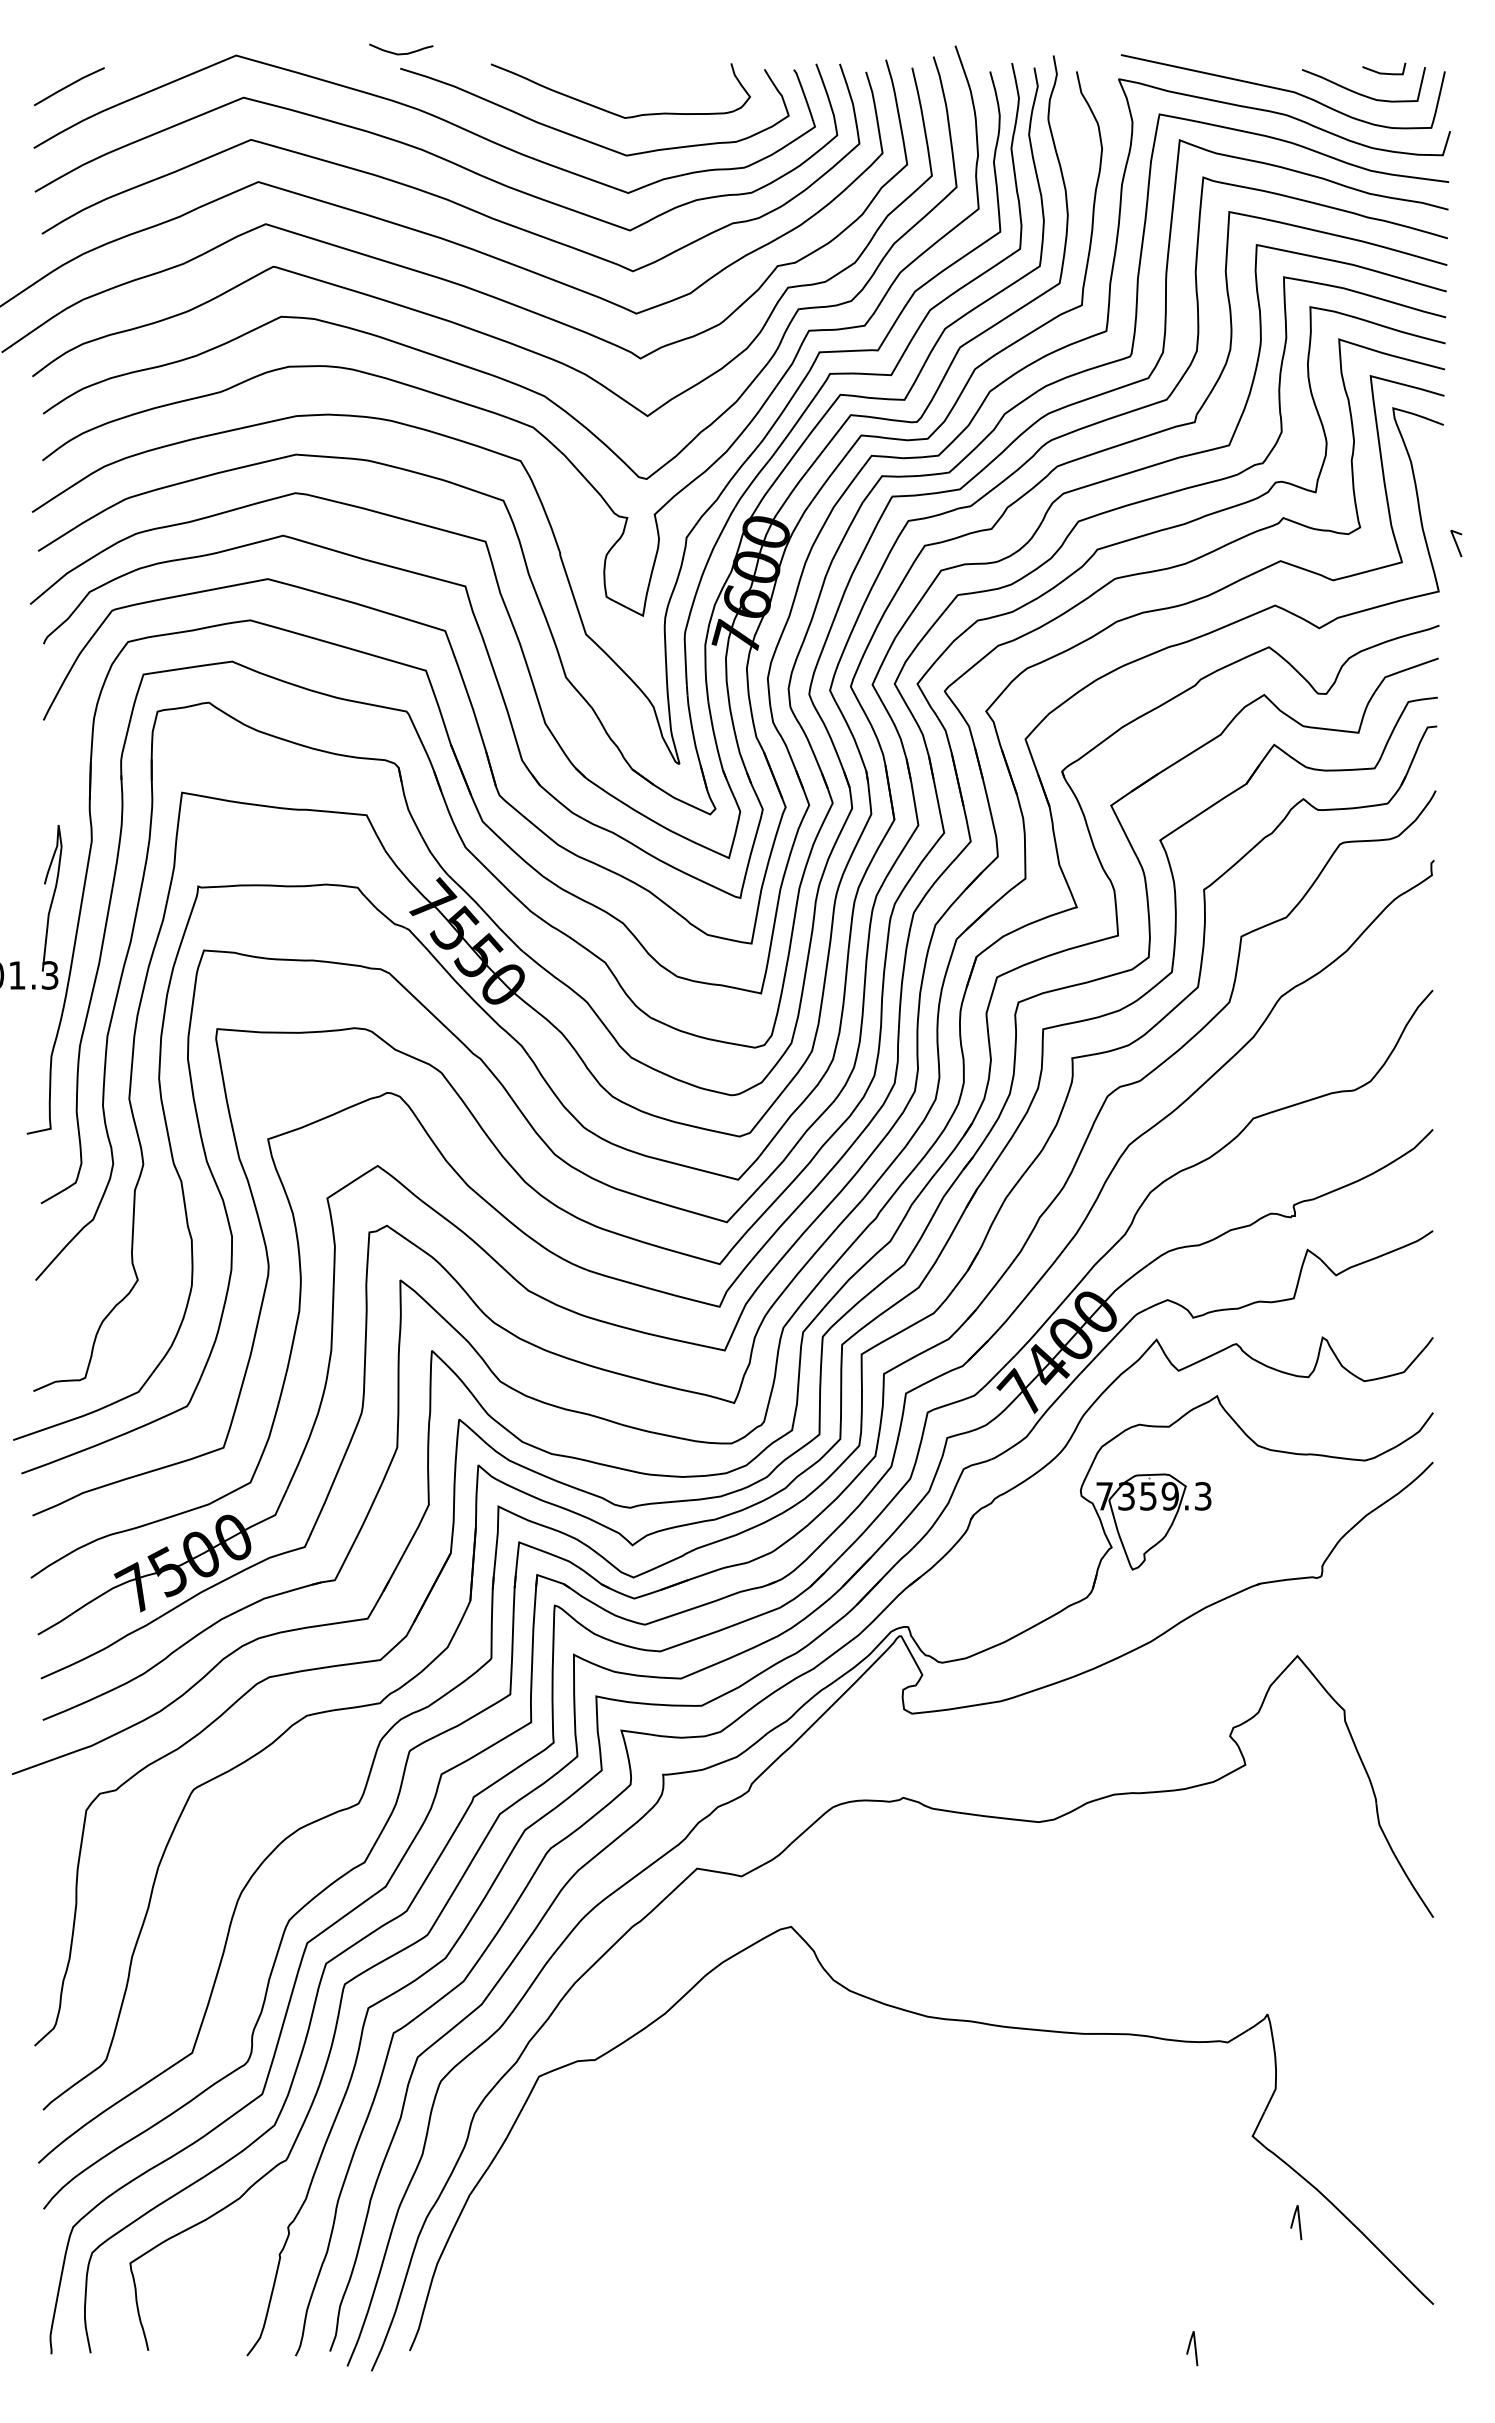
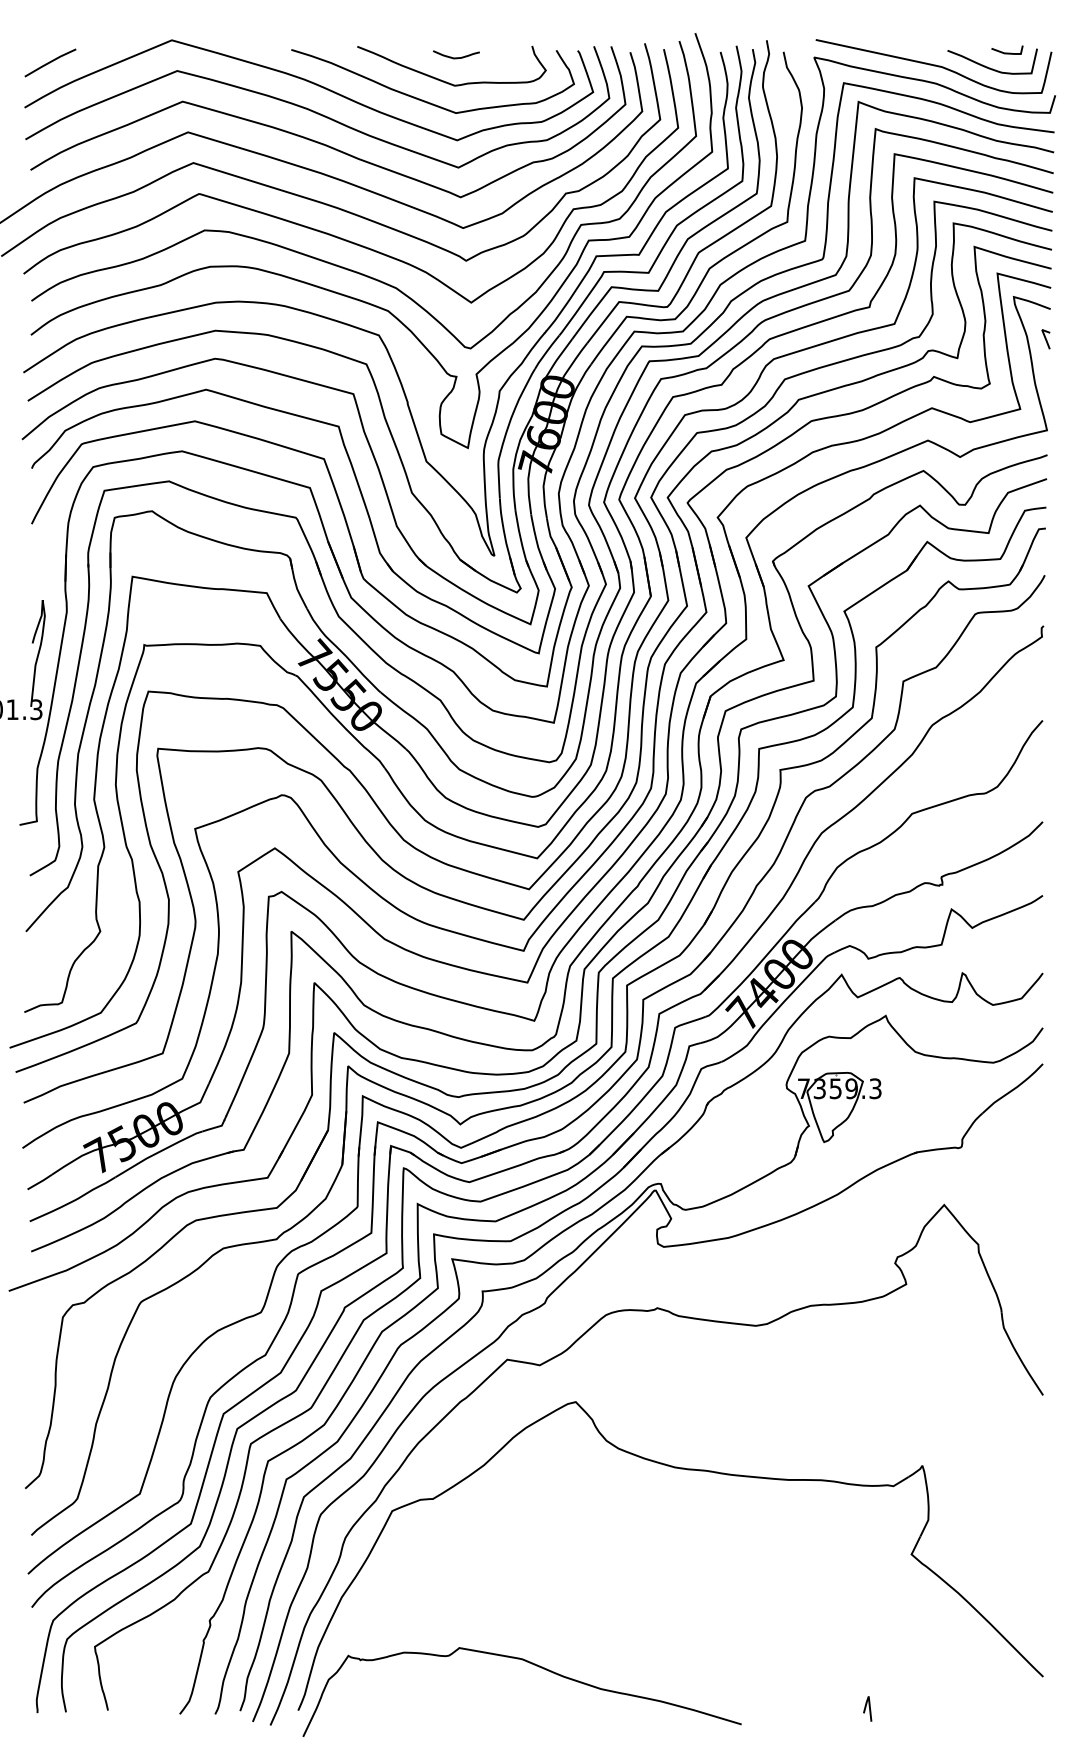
curve: (401, 53) -> (456, 57), moved
curve: (1456, 543) -> (1046, 339), moved
line: (1298, 2222) -> (944, 1617), removed
curve: (731, 2287) -> (532, 1664), added

